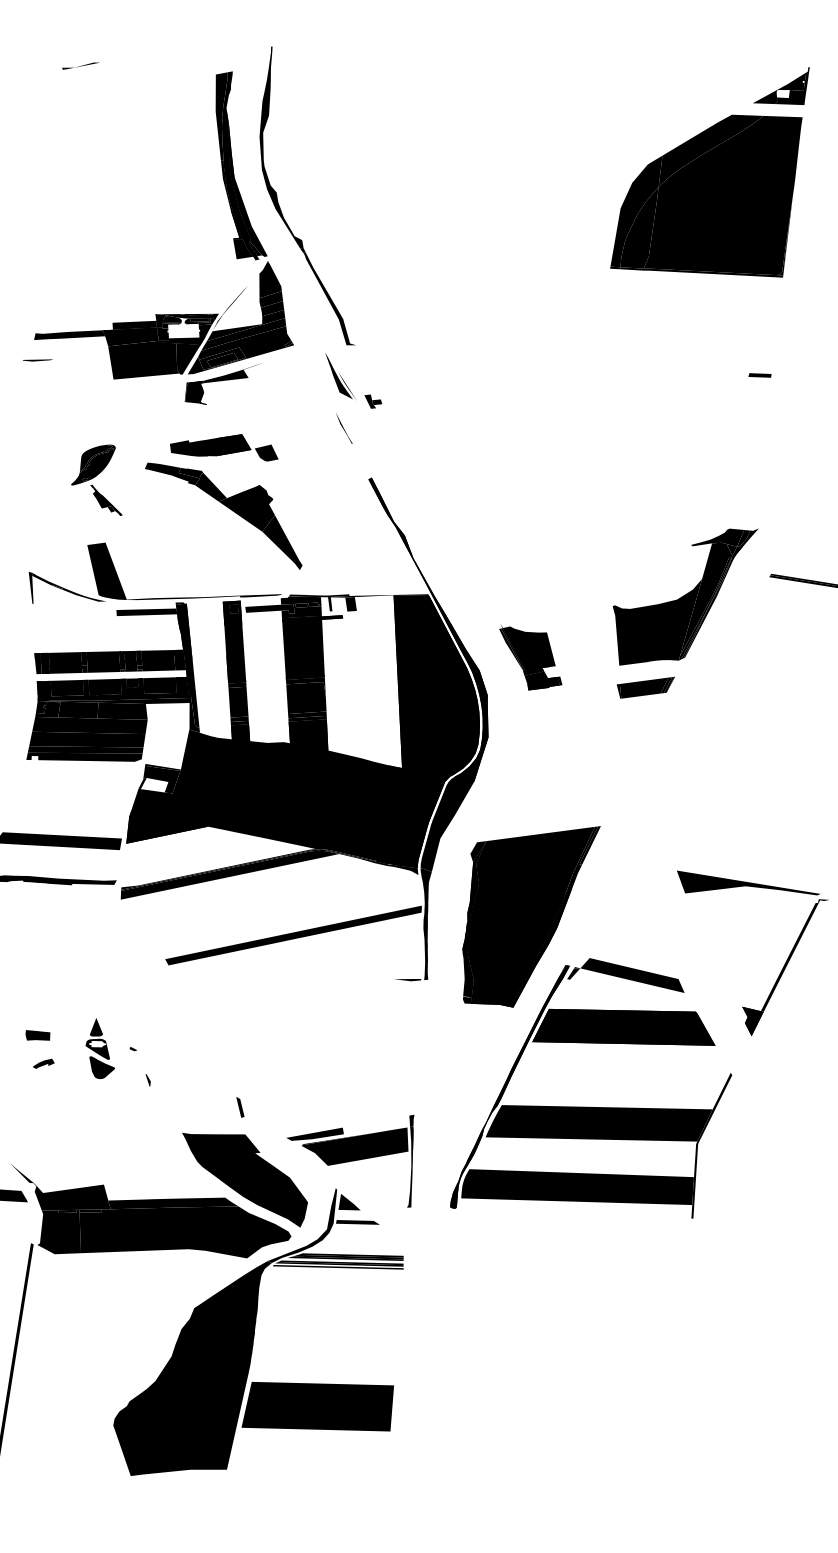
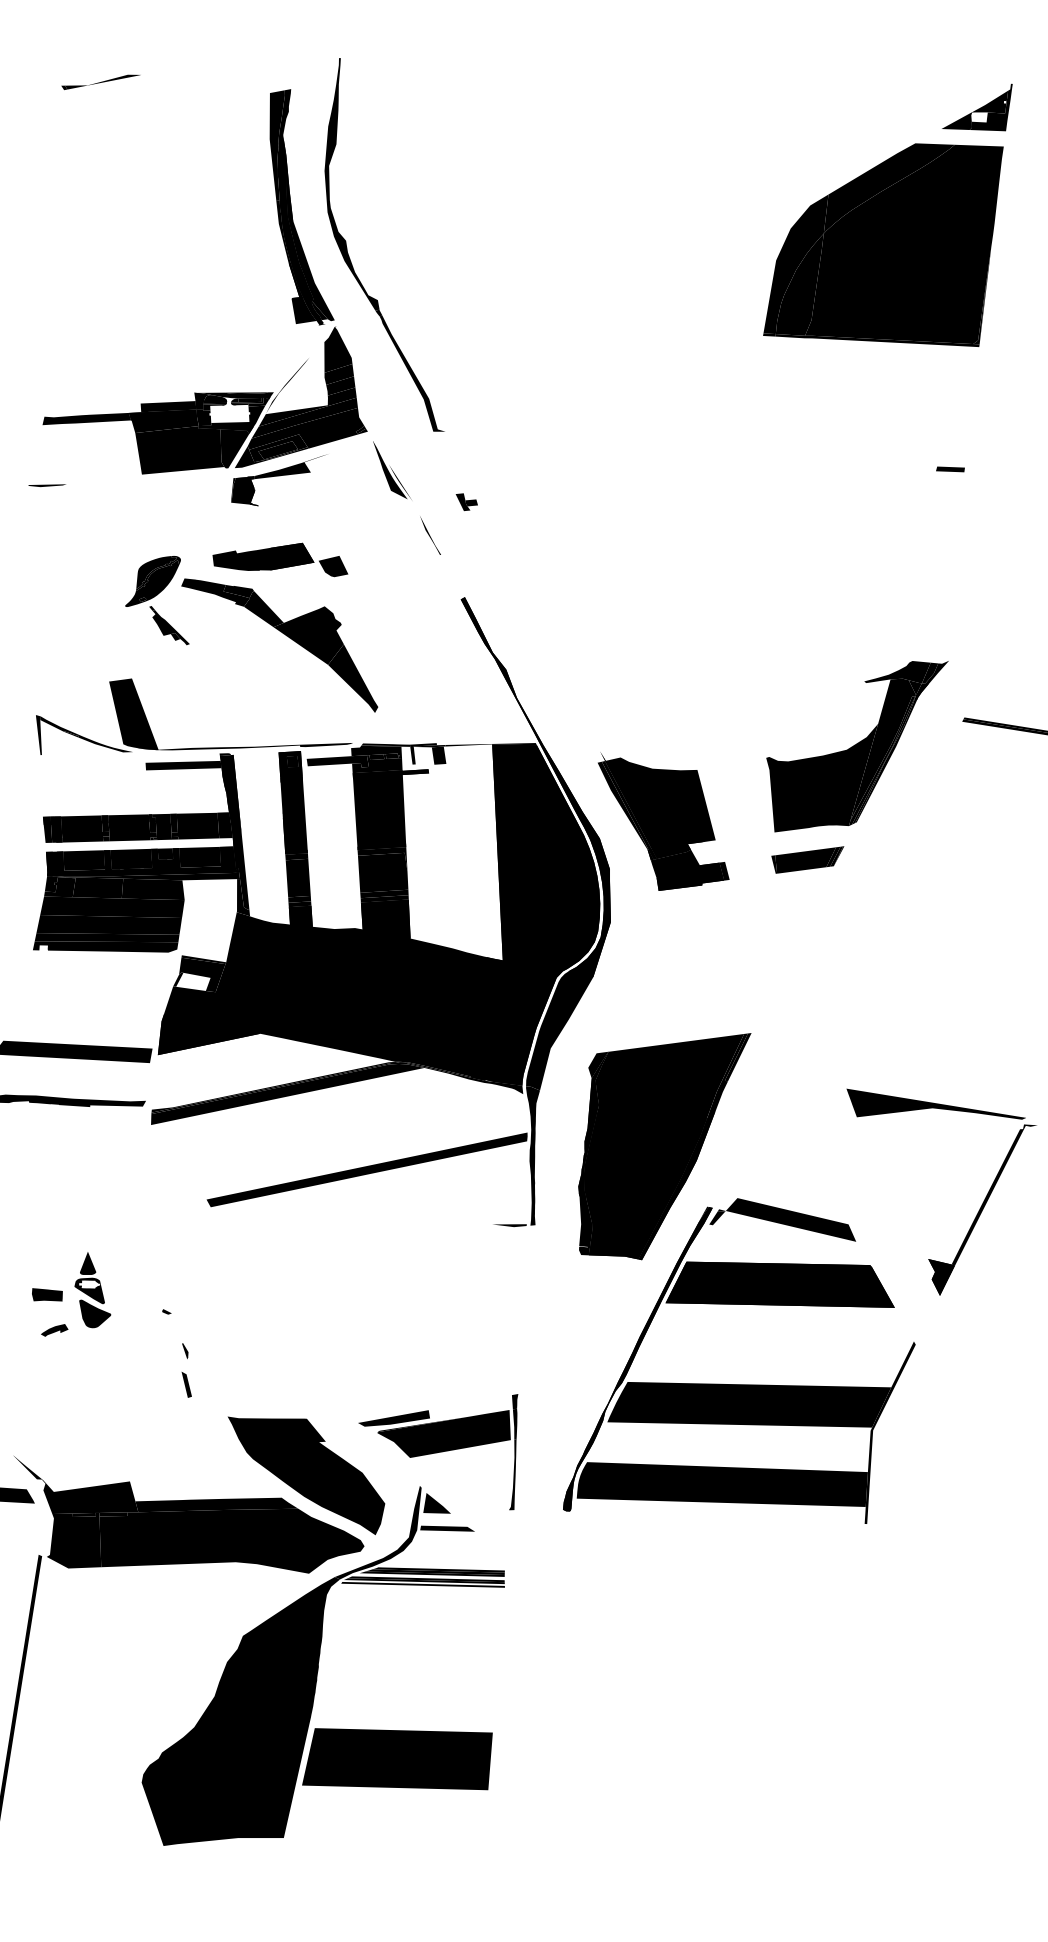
part: (80, 66) -> (100, 83), size x1.67
line: (37, 360) -> (46, 485), moved
part: (340, 376) -> (392, 470), moved
part: (96, 479) -> (156, 599), moved
part: (530, 657) -> (663, 822), size x1.67
part: (99, 1048) -> (91, 1289), moved
line: (240, 1107) -> (186, 1384), moved

